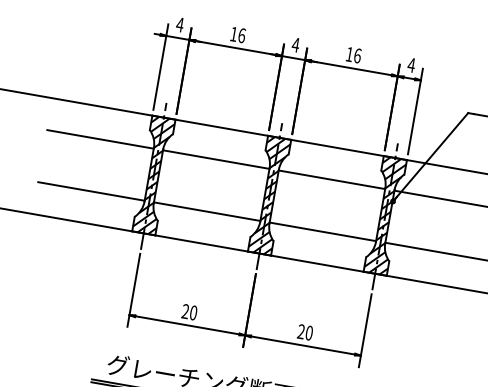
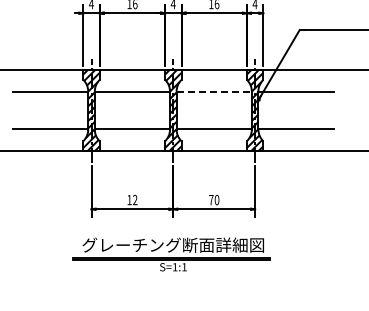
line: (332, 180) -> (214, 92), solid -> dashed
text: (189, 311) -> (132, 199), 20 -> 12
text: (301, 330) -> (211, 199), 20 -> 70

